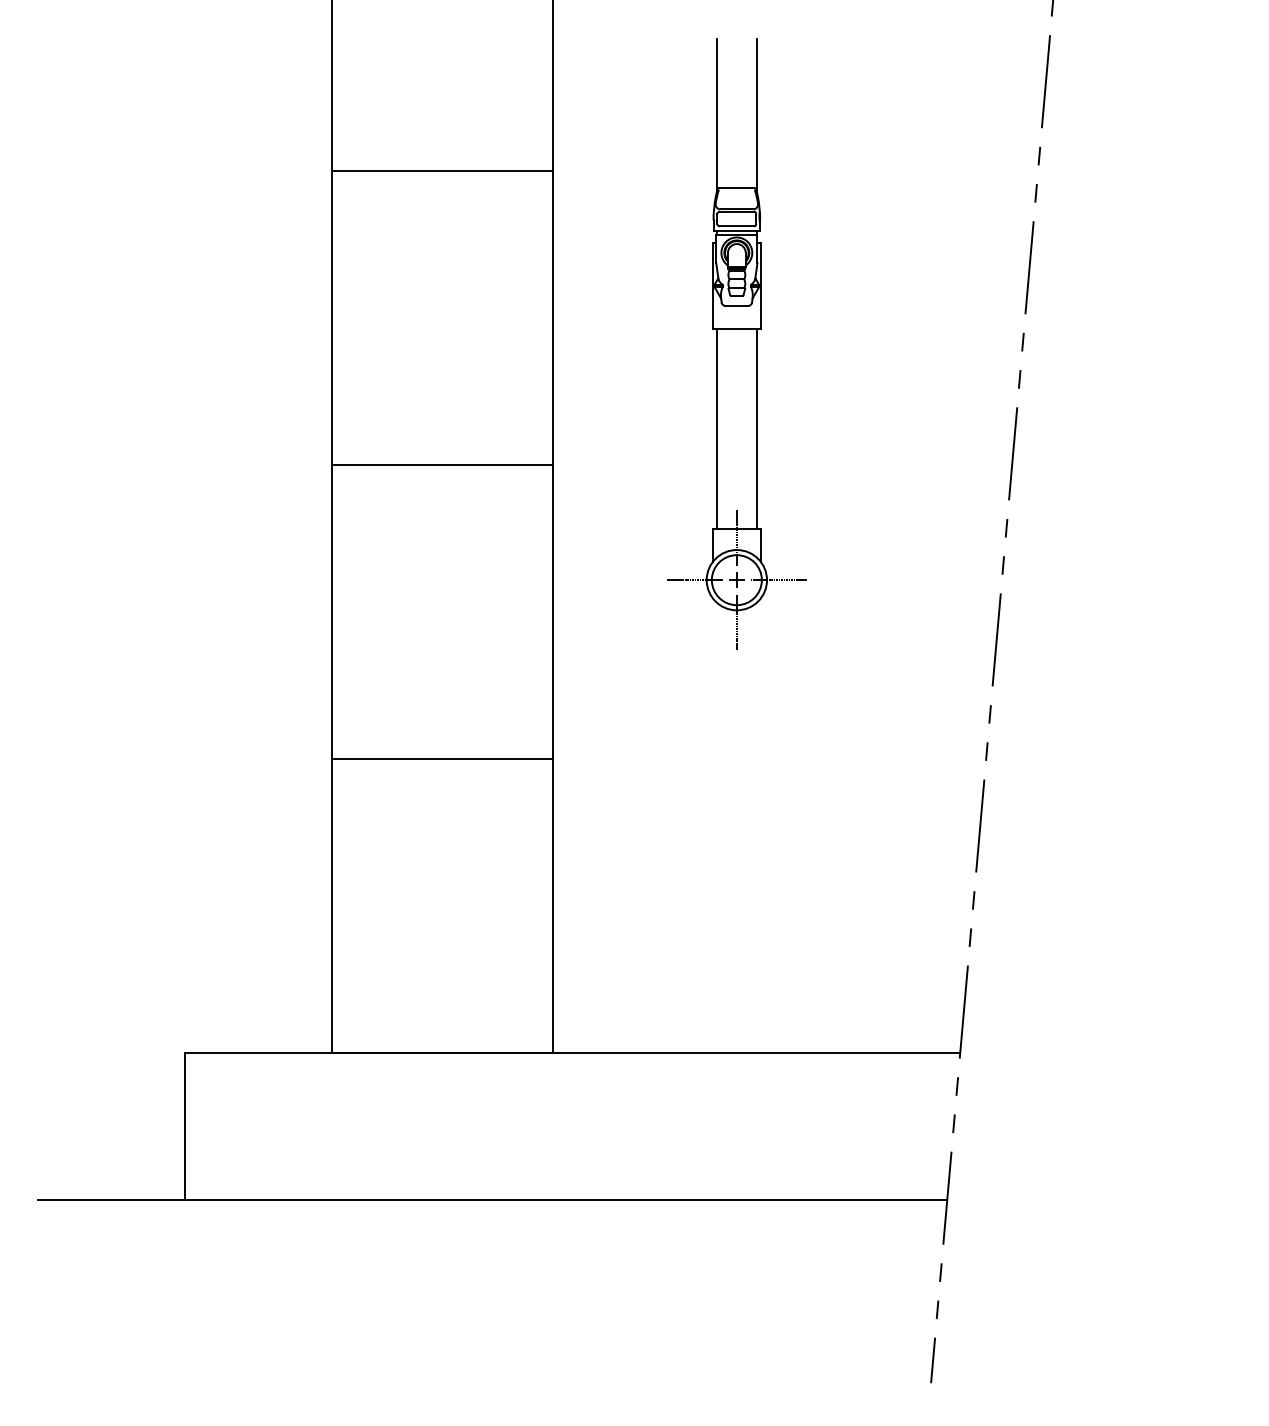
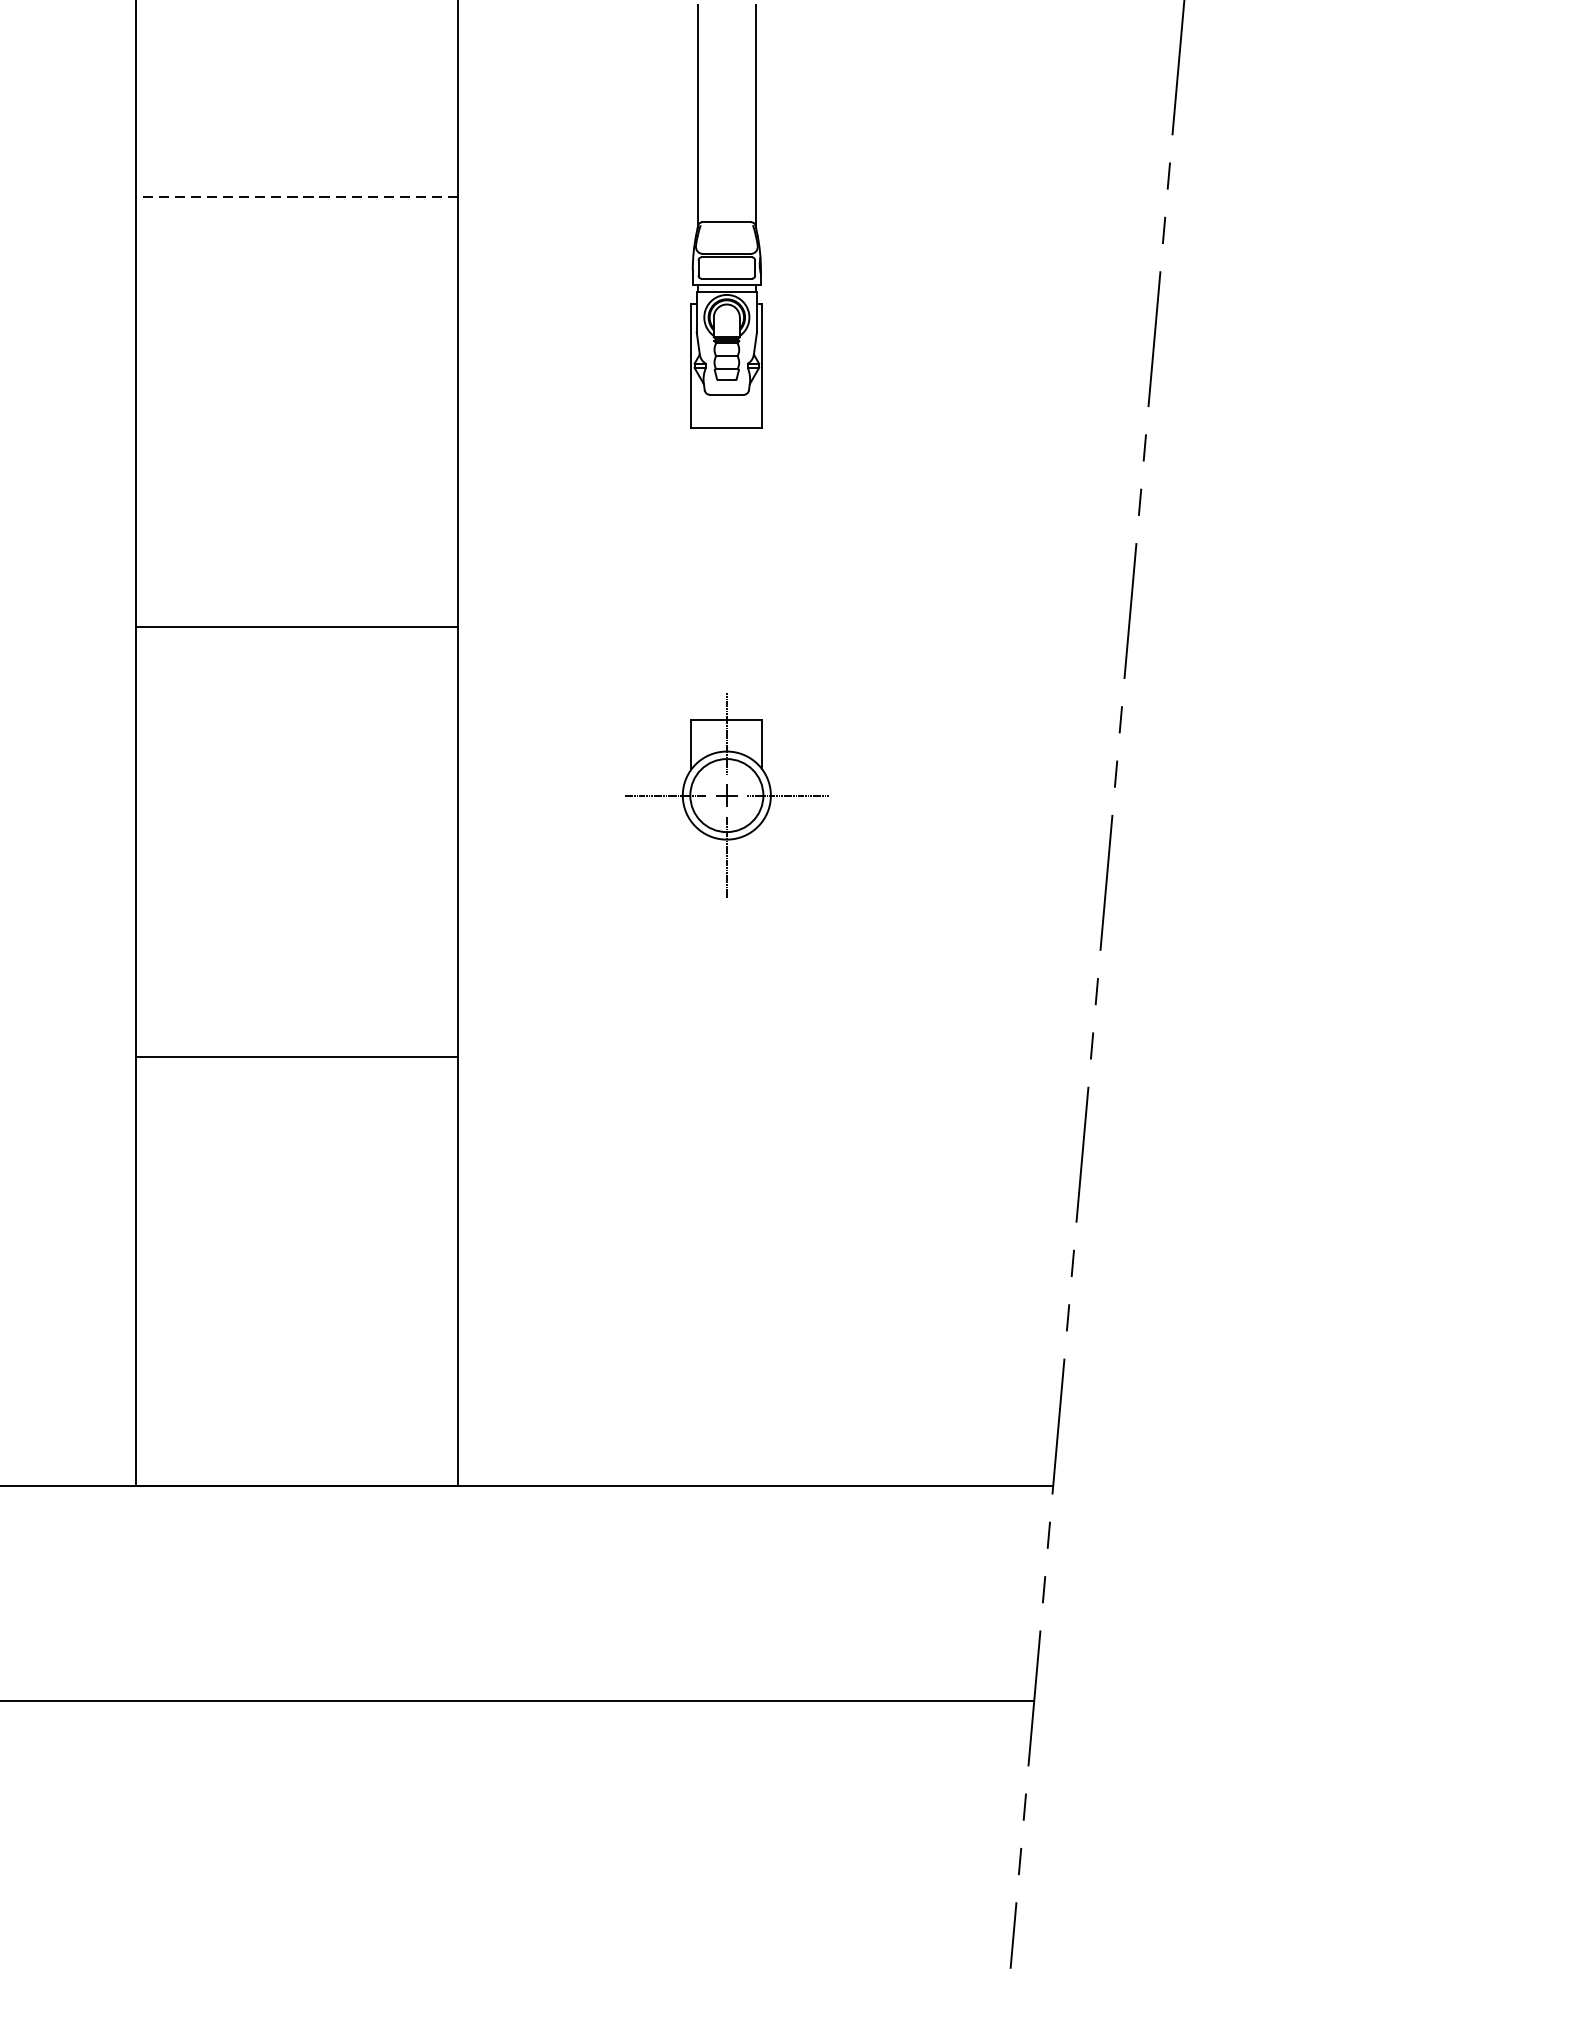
line: (442, 170) -> (296, 197), solid -> dashed
line: (716, 428) -> (697, 574), removed
line: (756, 428) -> (755, 574), removed

